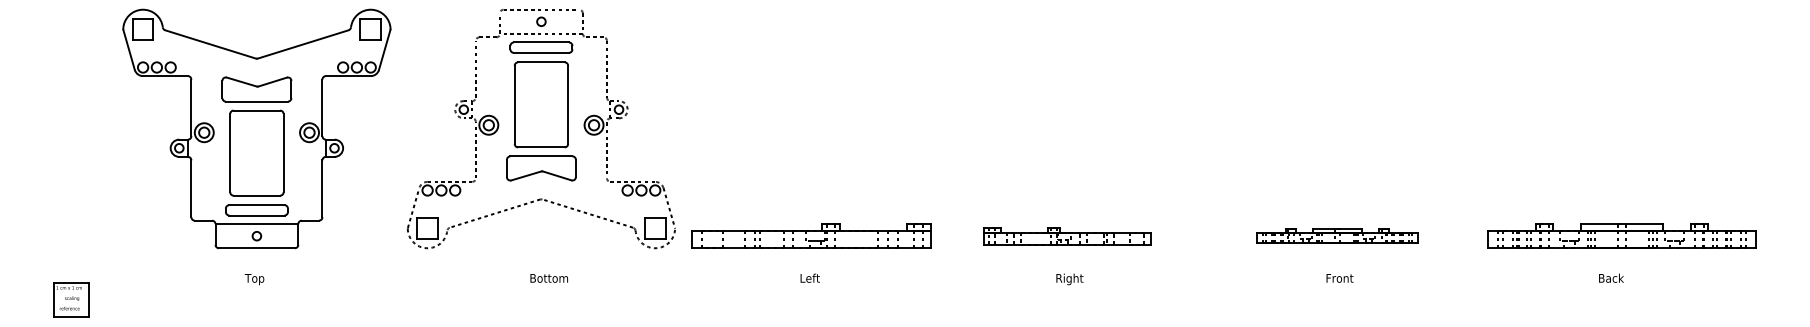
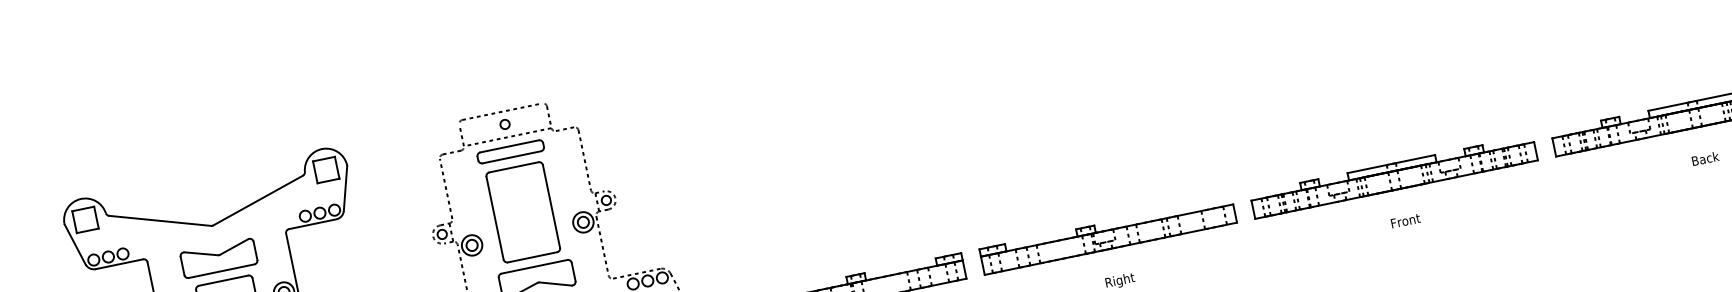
part: (1067, 235) -> (1108, 235), size x1.43
part: (1337, 235) -> (1393, 176), size x1.67
text: (1611, 277) -> (1705, 157), moved

